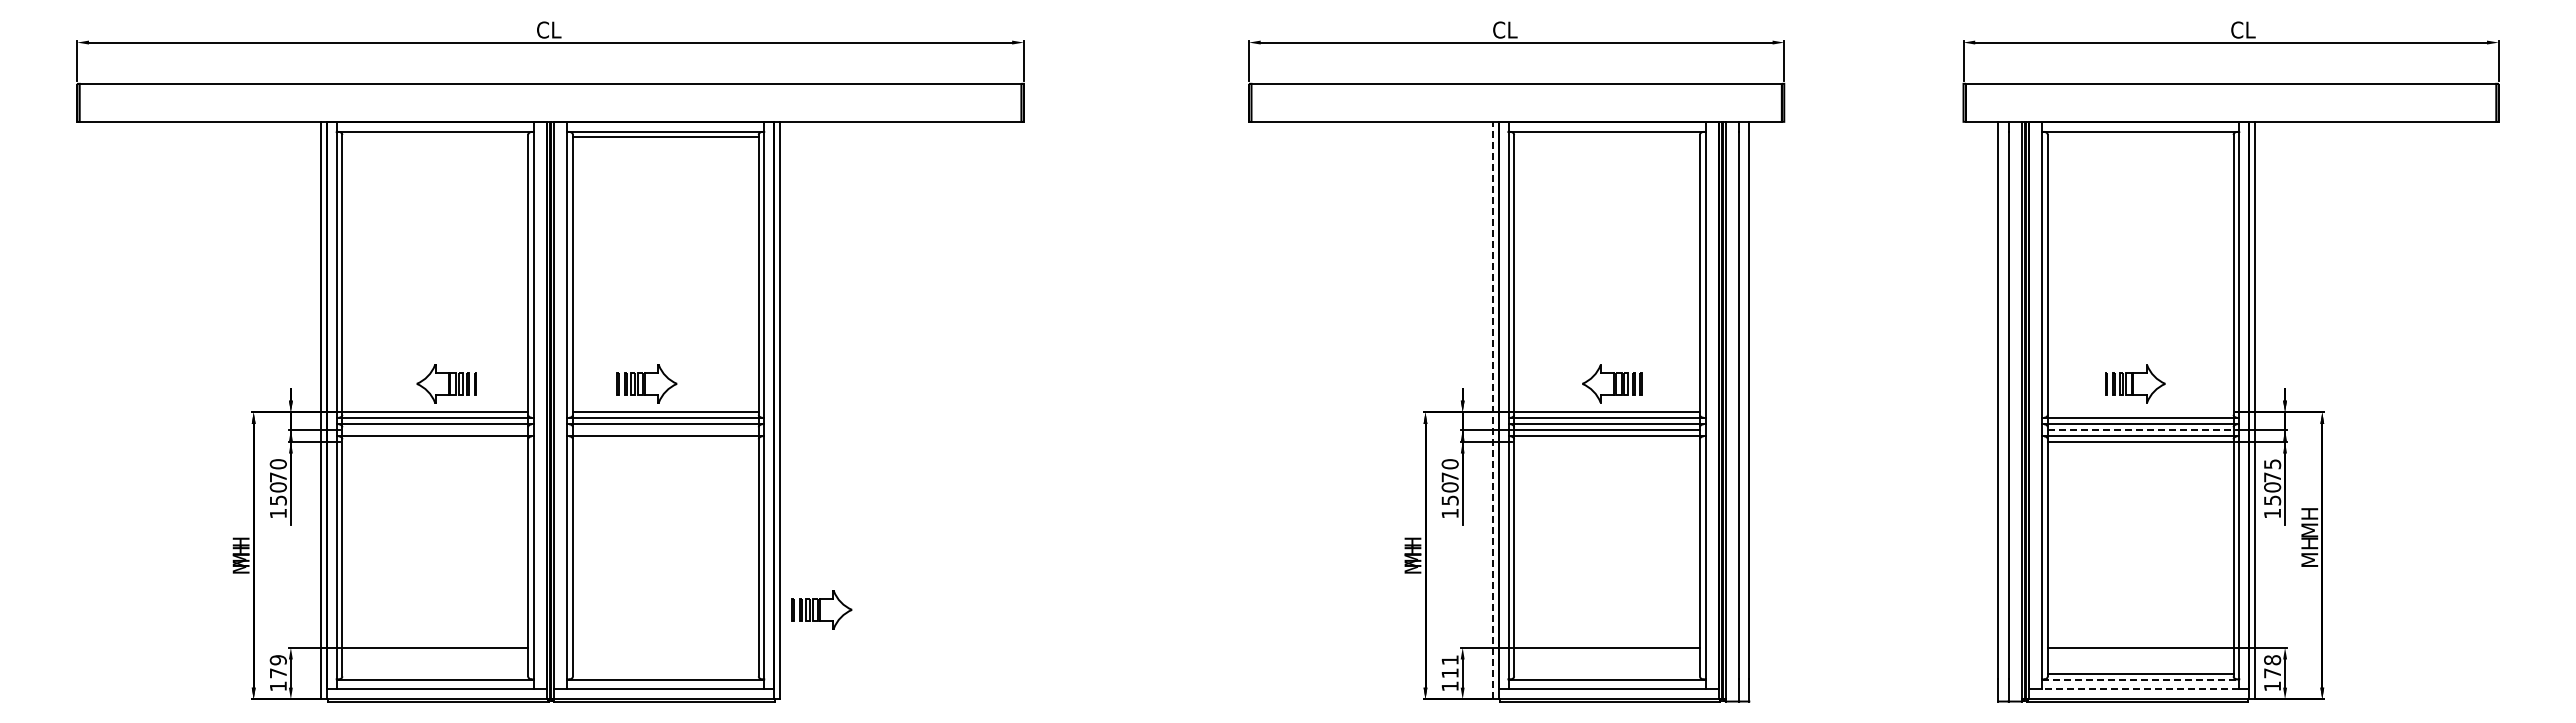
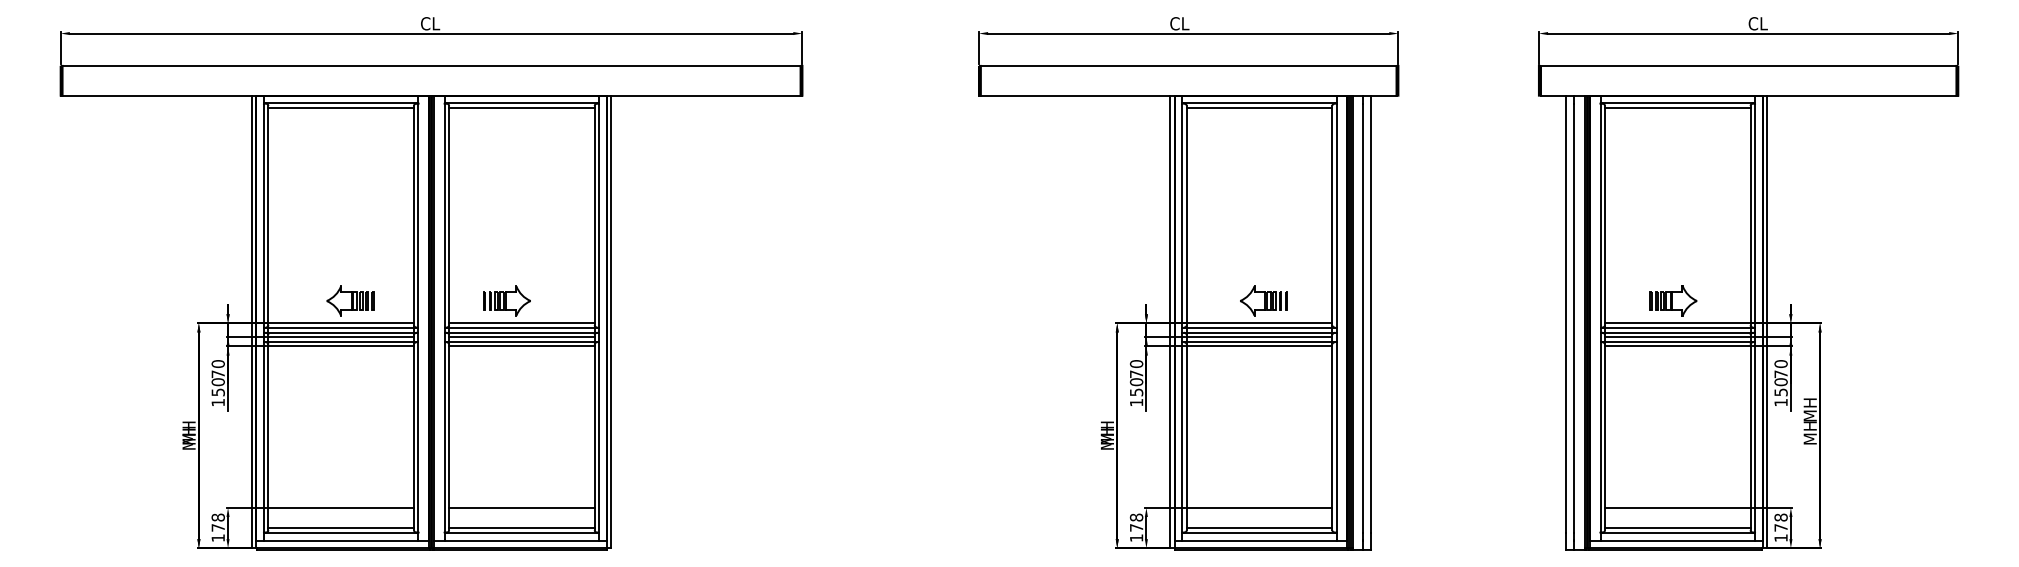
line: (435, 137) -> (341, 107), added
line: (1606, 137) -> (1259, 107), added
line: (2140, 137) -> (1677, 107), added
line: (1493, 410) -> (1170, 321), dashed -> solid
line: (2140, 412) -> (1677, 323), added
line: (435, 429) -> (341, 336), added
line: (665, 429) -> (521, 336), added
line: (2140, 429) -> (1677, 336), dashed -> solid
line: (435, 441) -> (341, 346), added
line: (665, 441) -> (521, 346), added
line: (1606, 441) -> (1259, 346), added
text: (2272, 464) -> (1781, 364), 75 -> 70
part: (821, 609) -> (643, 477), removed
line: (665, 647) -> (521, 507), added
text: (278, 660) -> (218, 517), 179 -> 178
text: (1449, 666) -> (1136, 522), 111 -> 178
line: (435, 673) -> (341, 528), added
line: (665, 673) -> (521, 528), added
line: (1606, 673) -> (1259, 528), added
line: (2141, 679) -> (1678, 532), dashed -> solid
line: (2140, 689) -> (1677, 540), dashed -> solid

